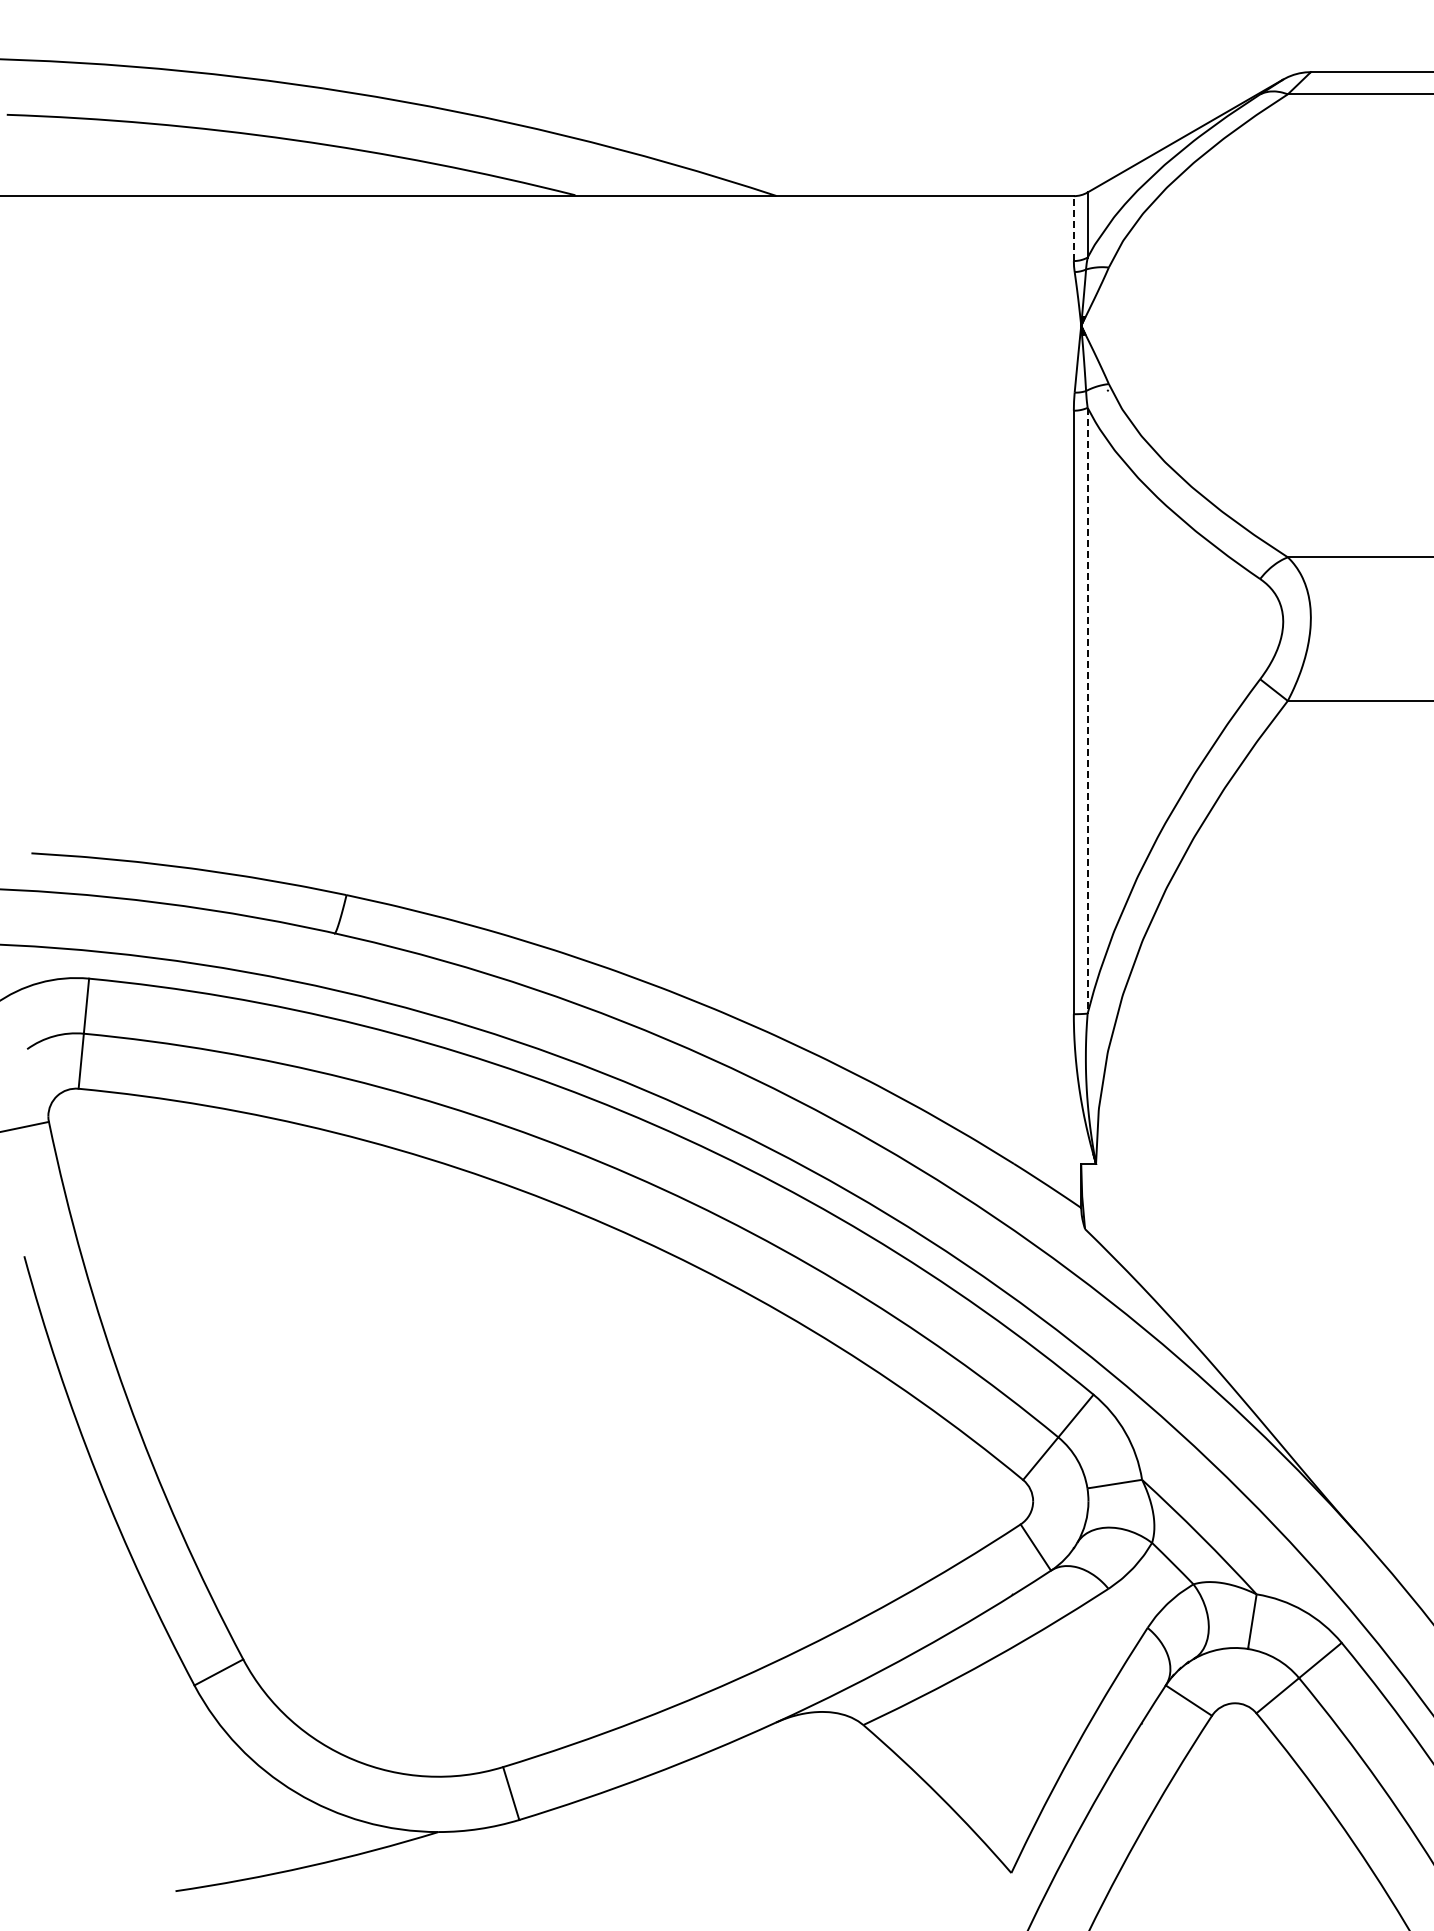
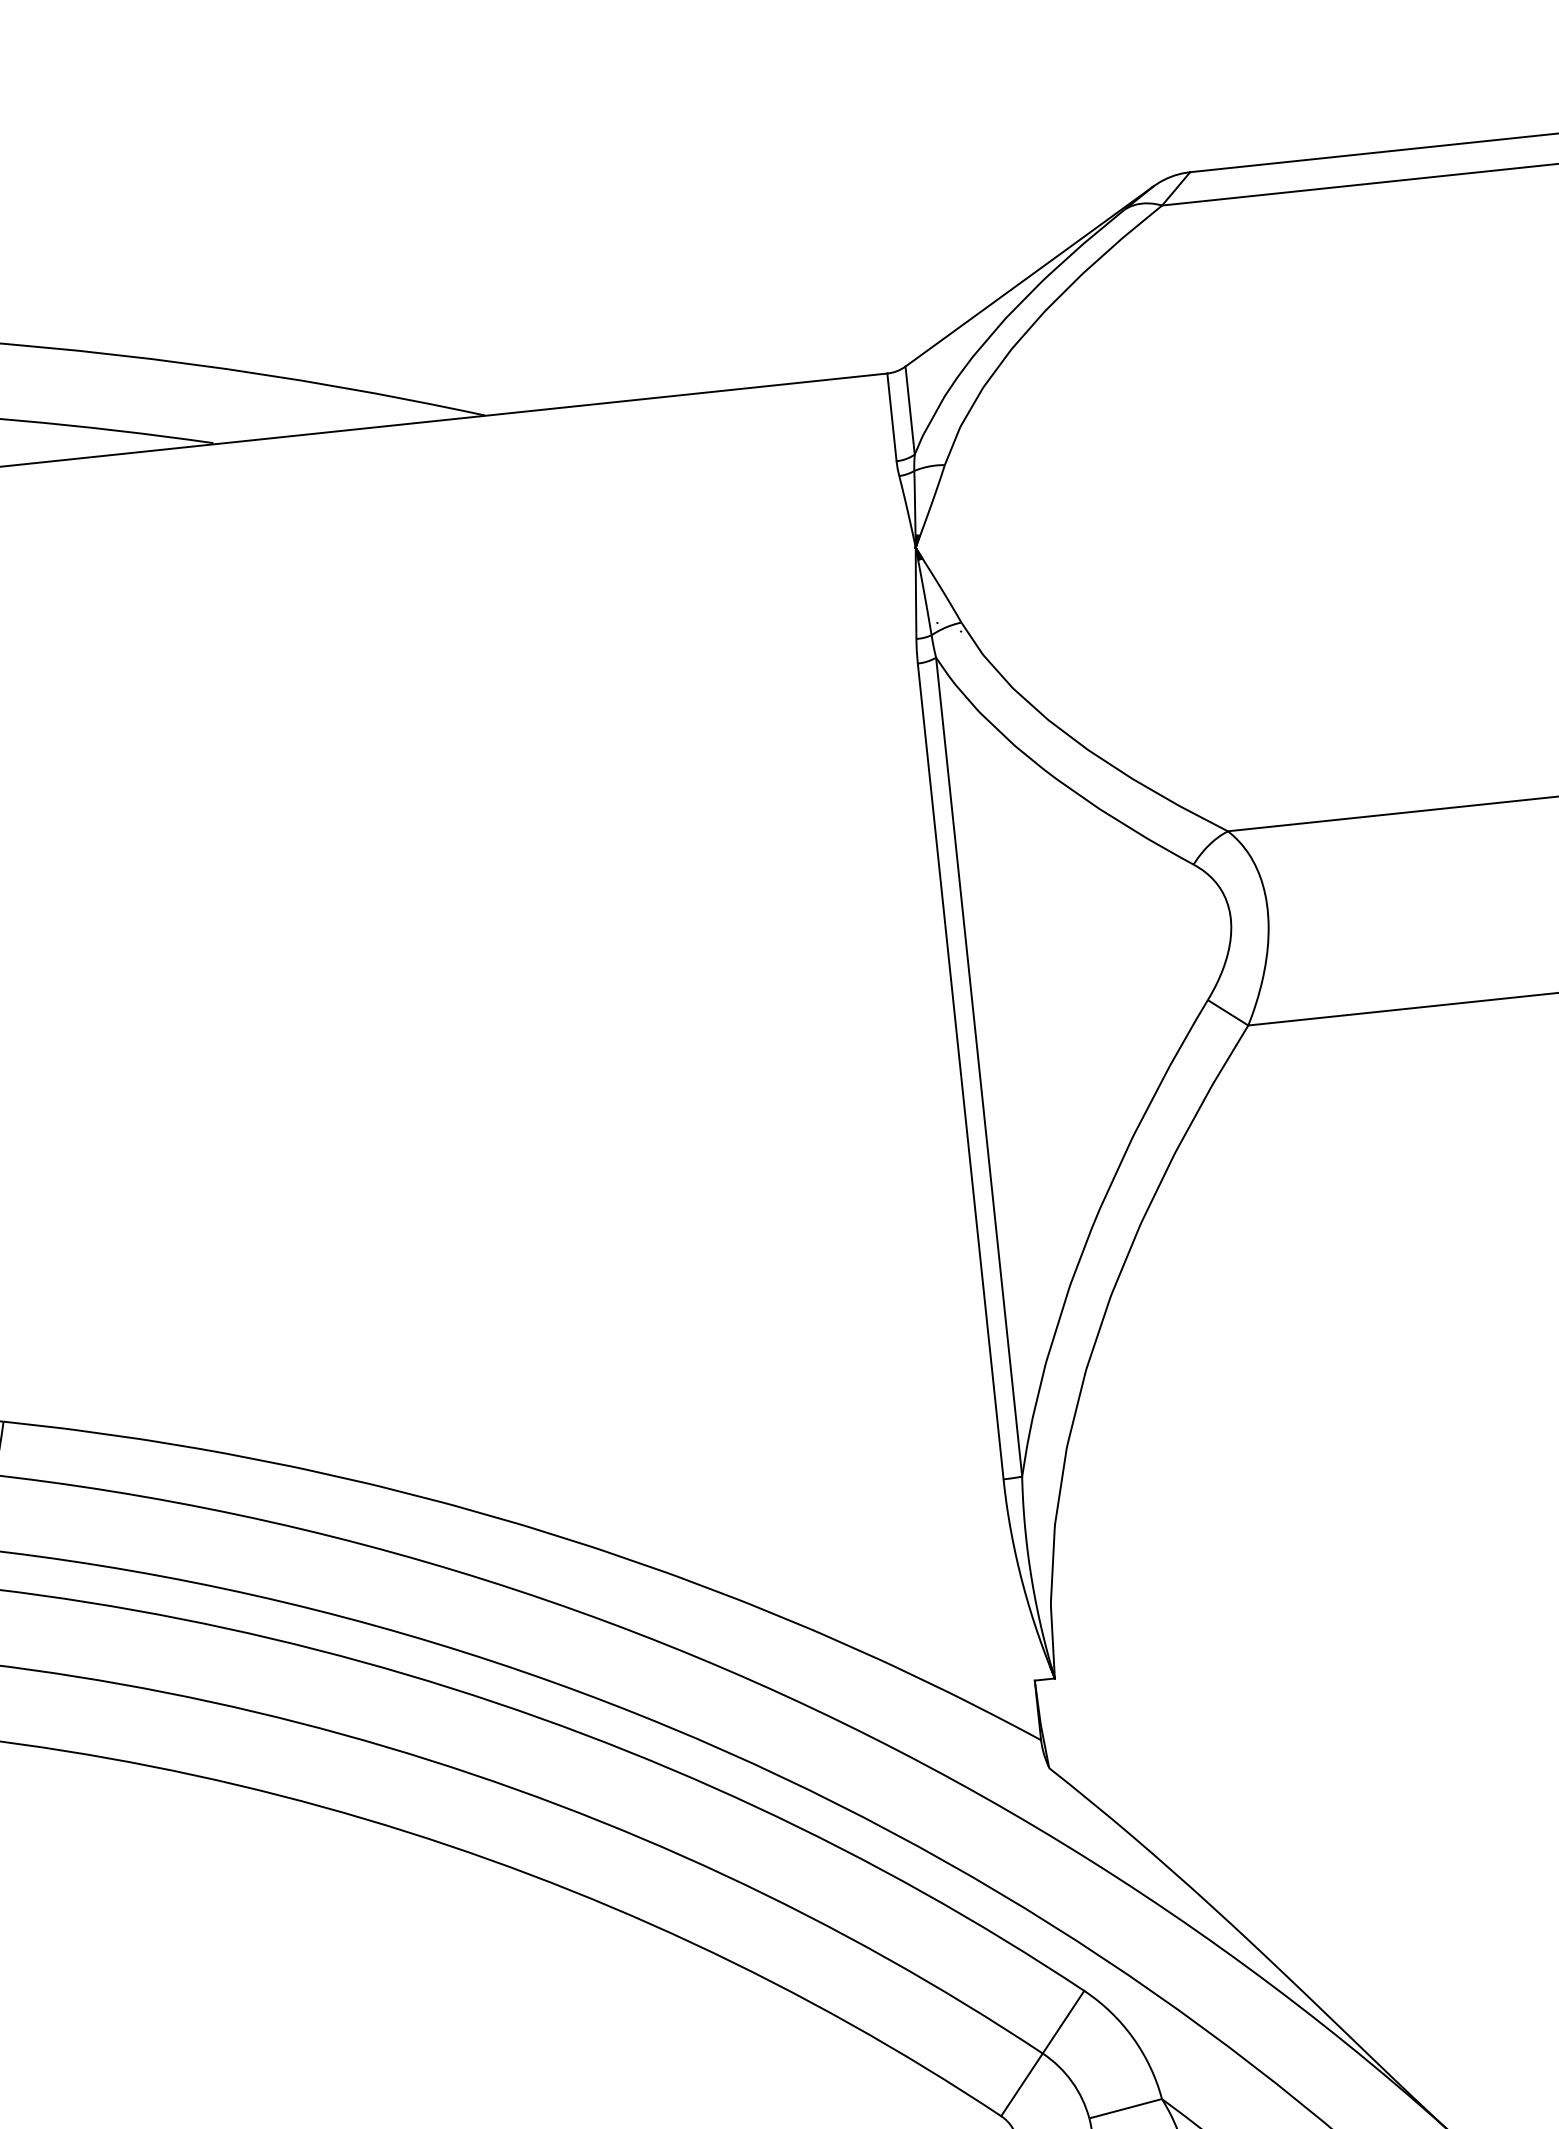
line: (1073, 228) -> (891, 417), dashed -> solid
line: (1087, 710) -> (978, 1066), dashed -> solid

